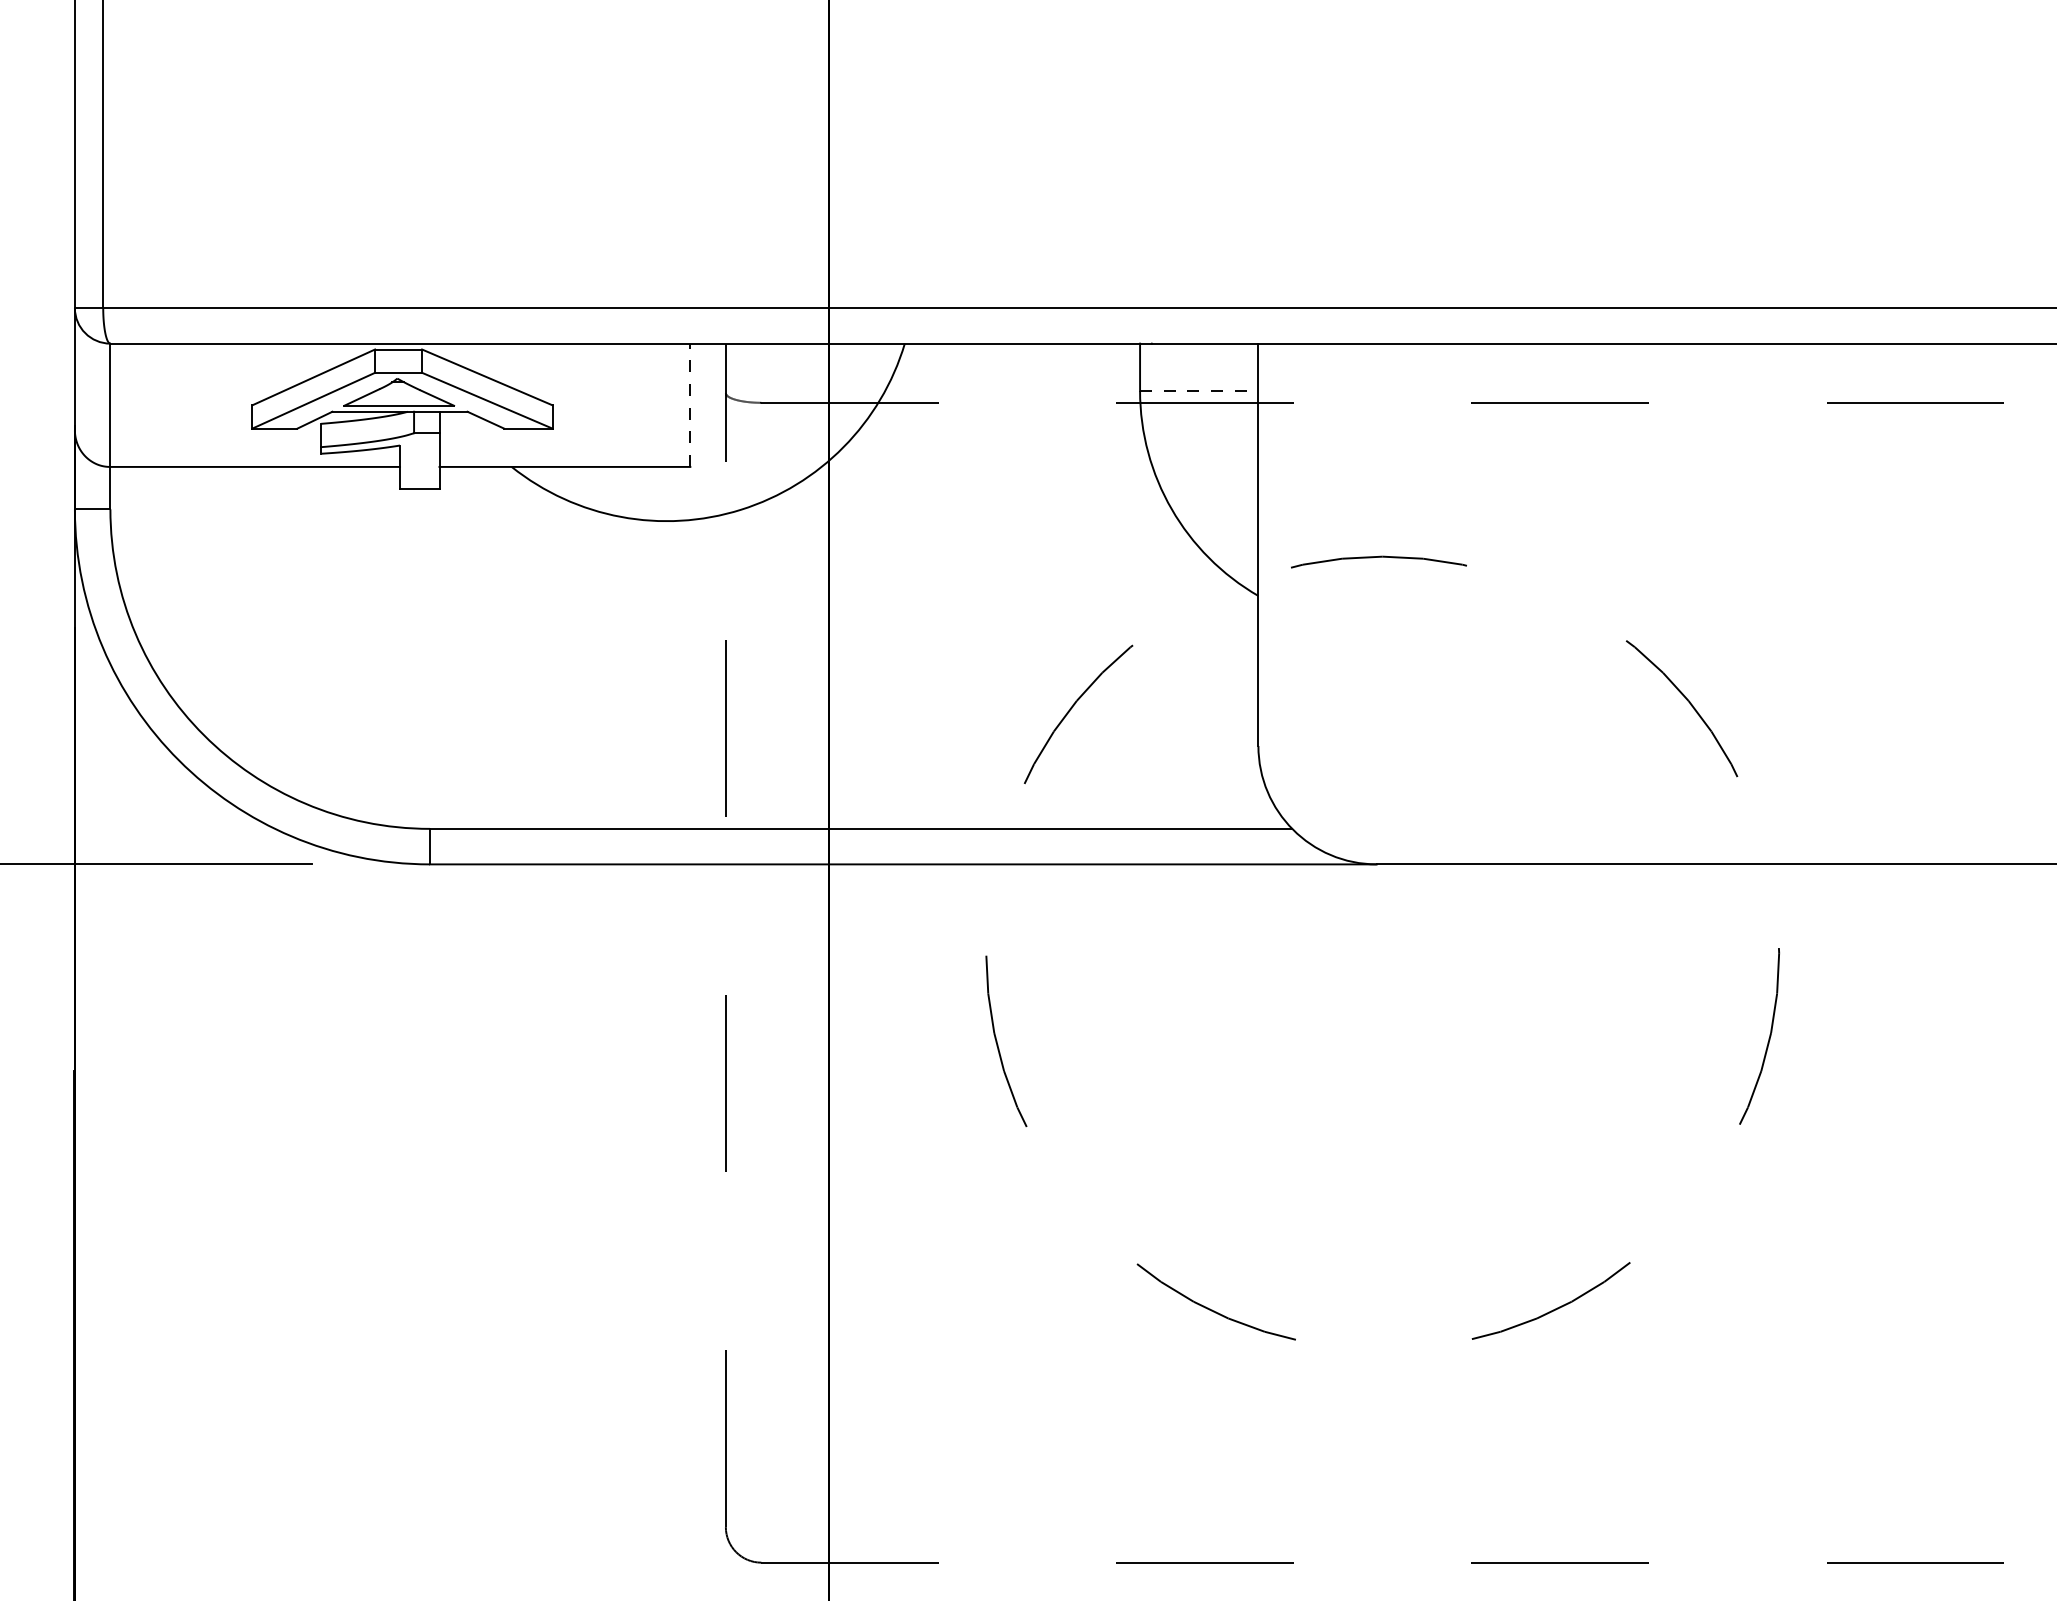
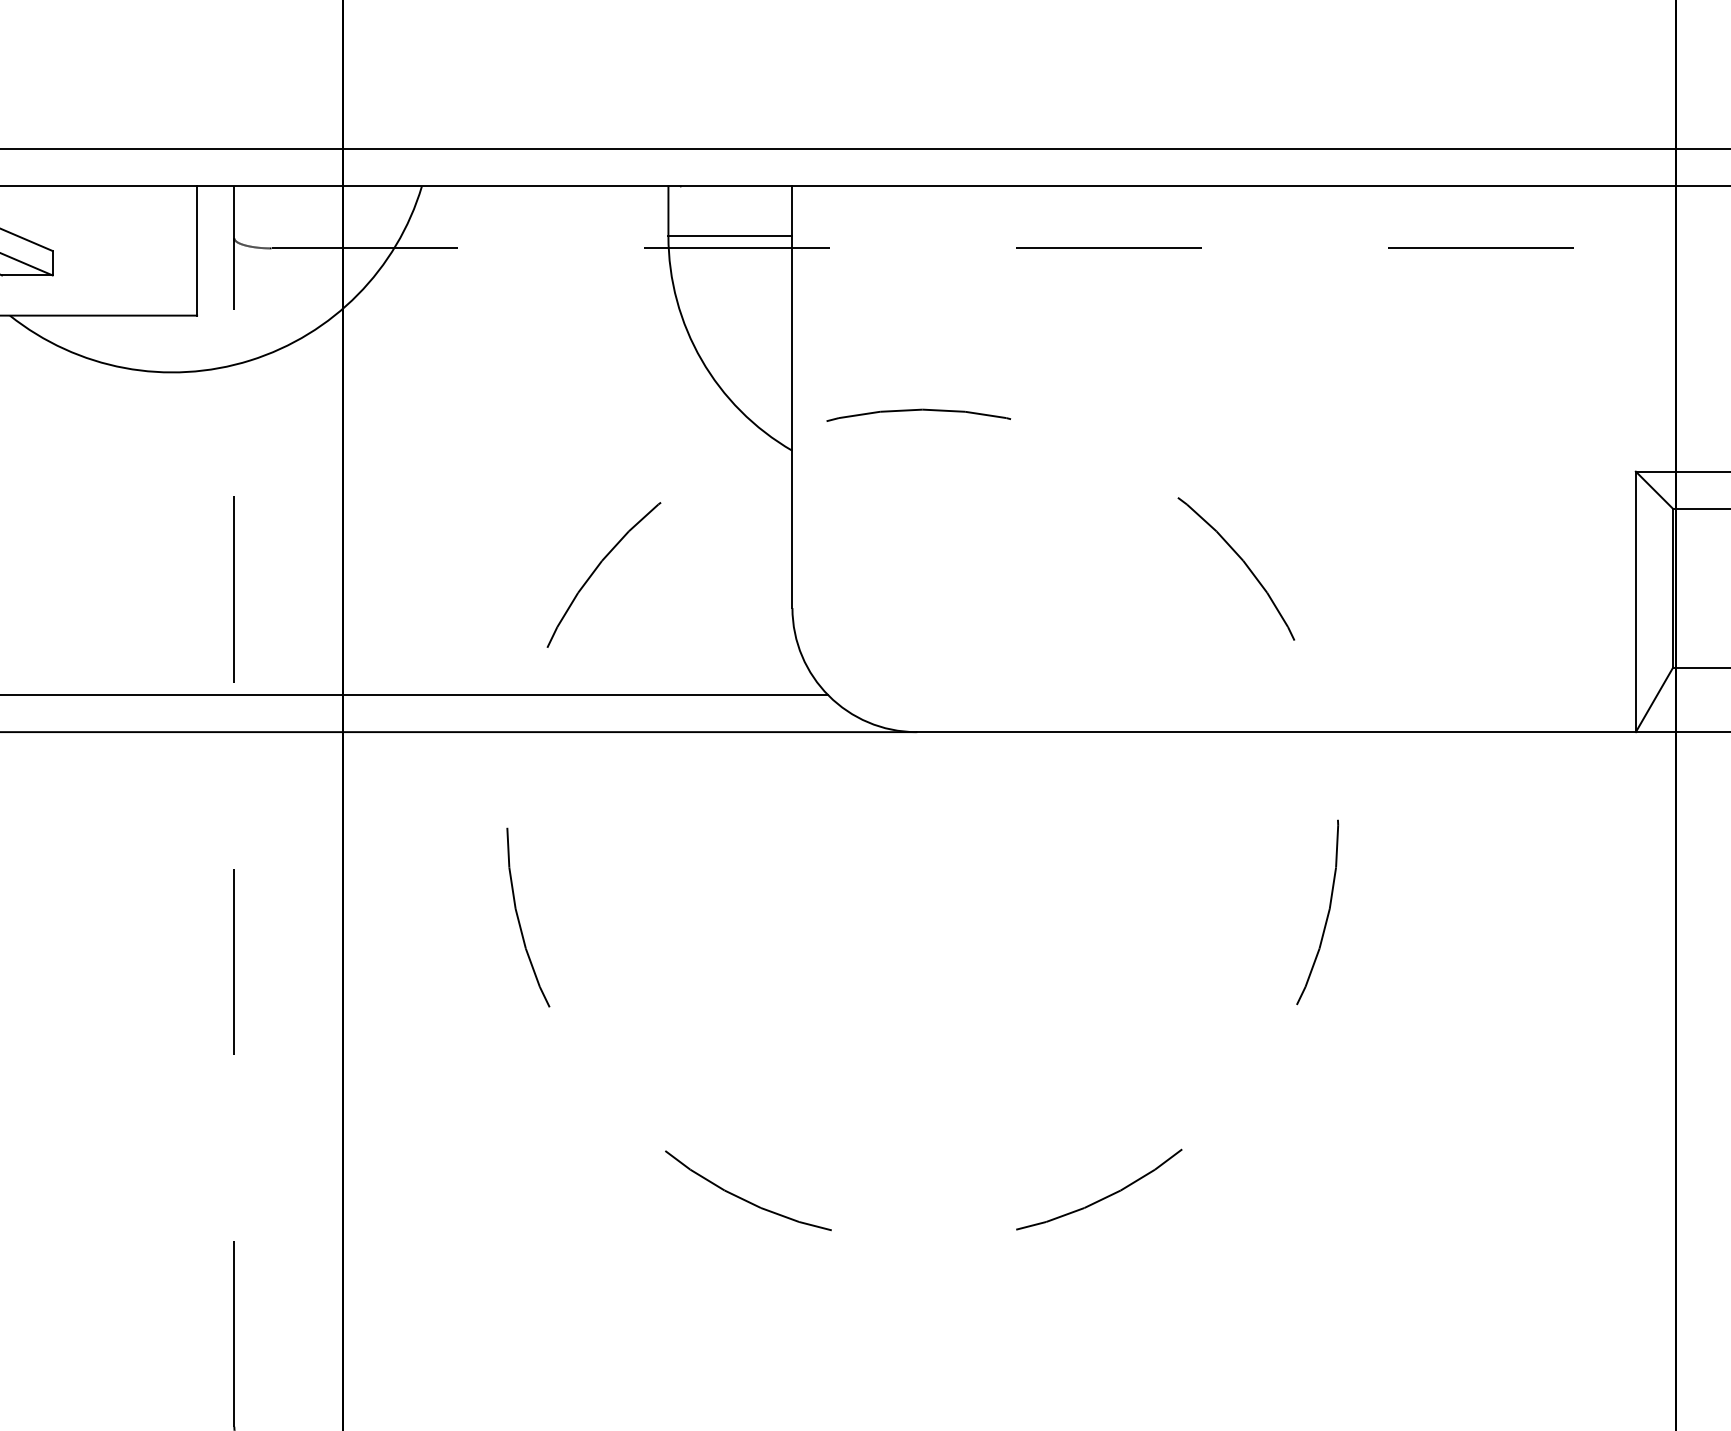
line: (1199, 390) -> (730, 235), dashed -> solid
line: (690, 405) -> (197, 251), dashed -> solid

